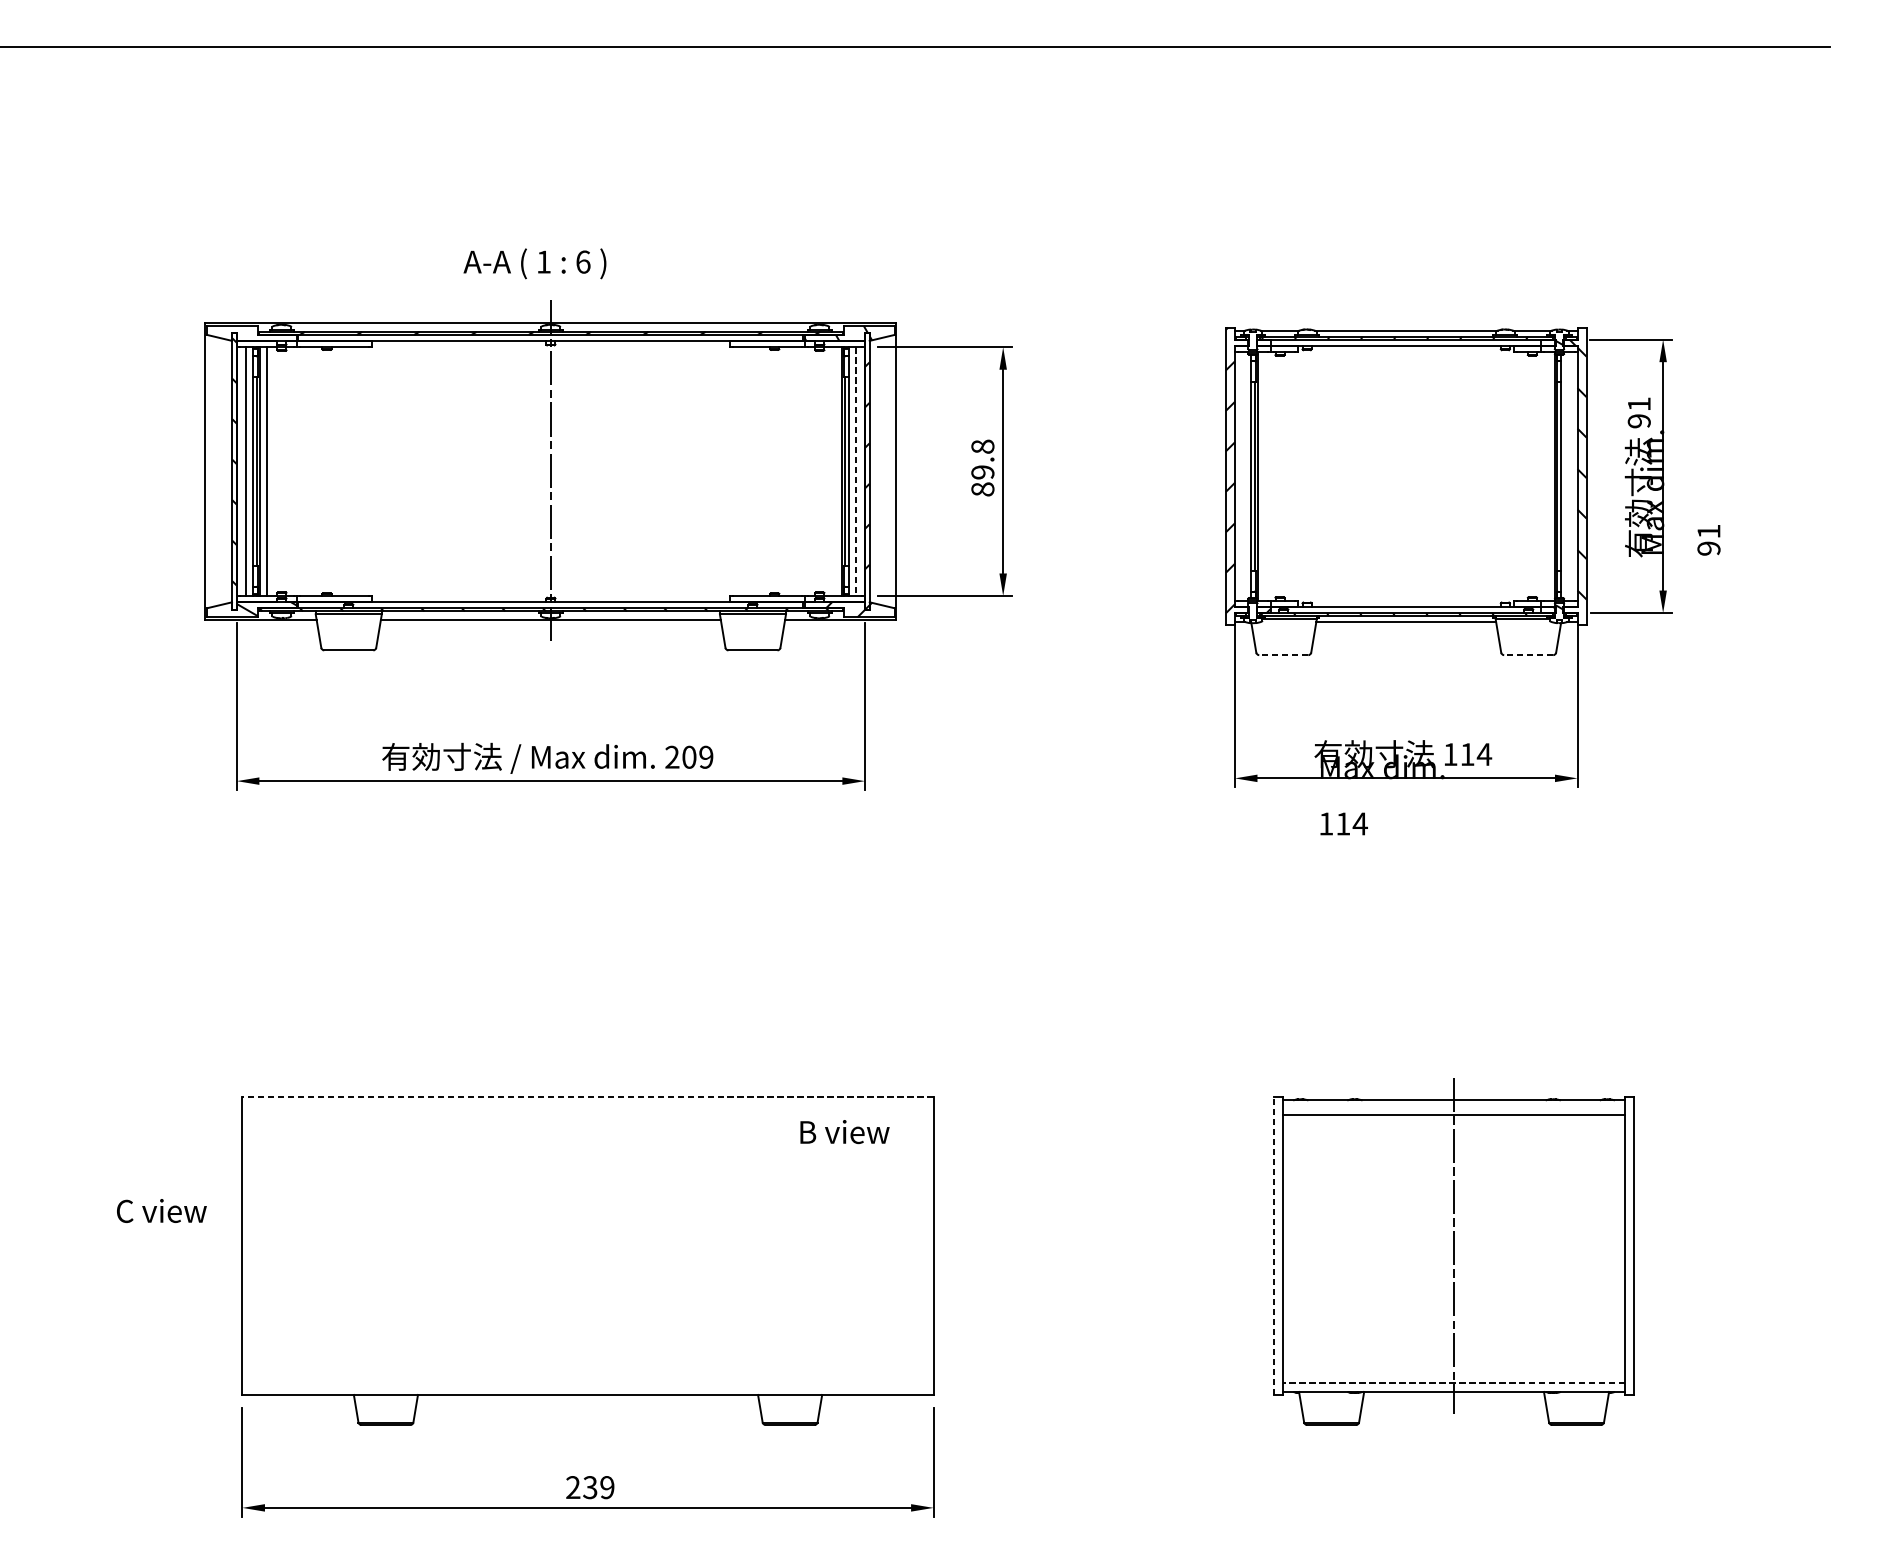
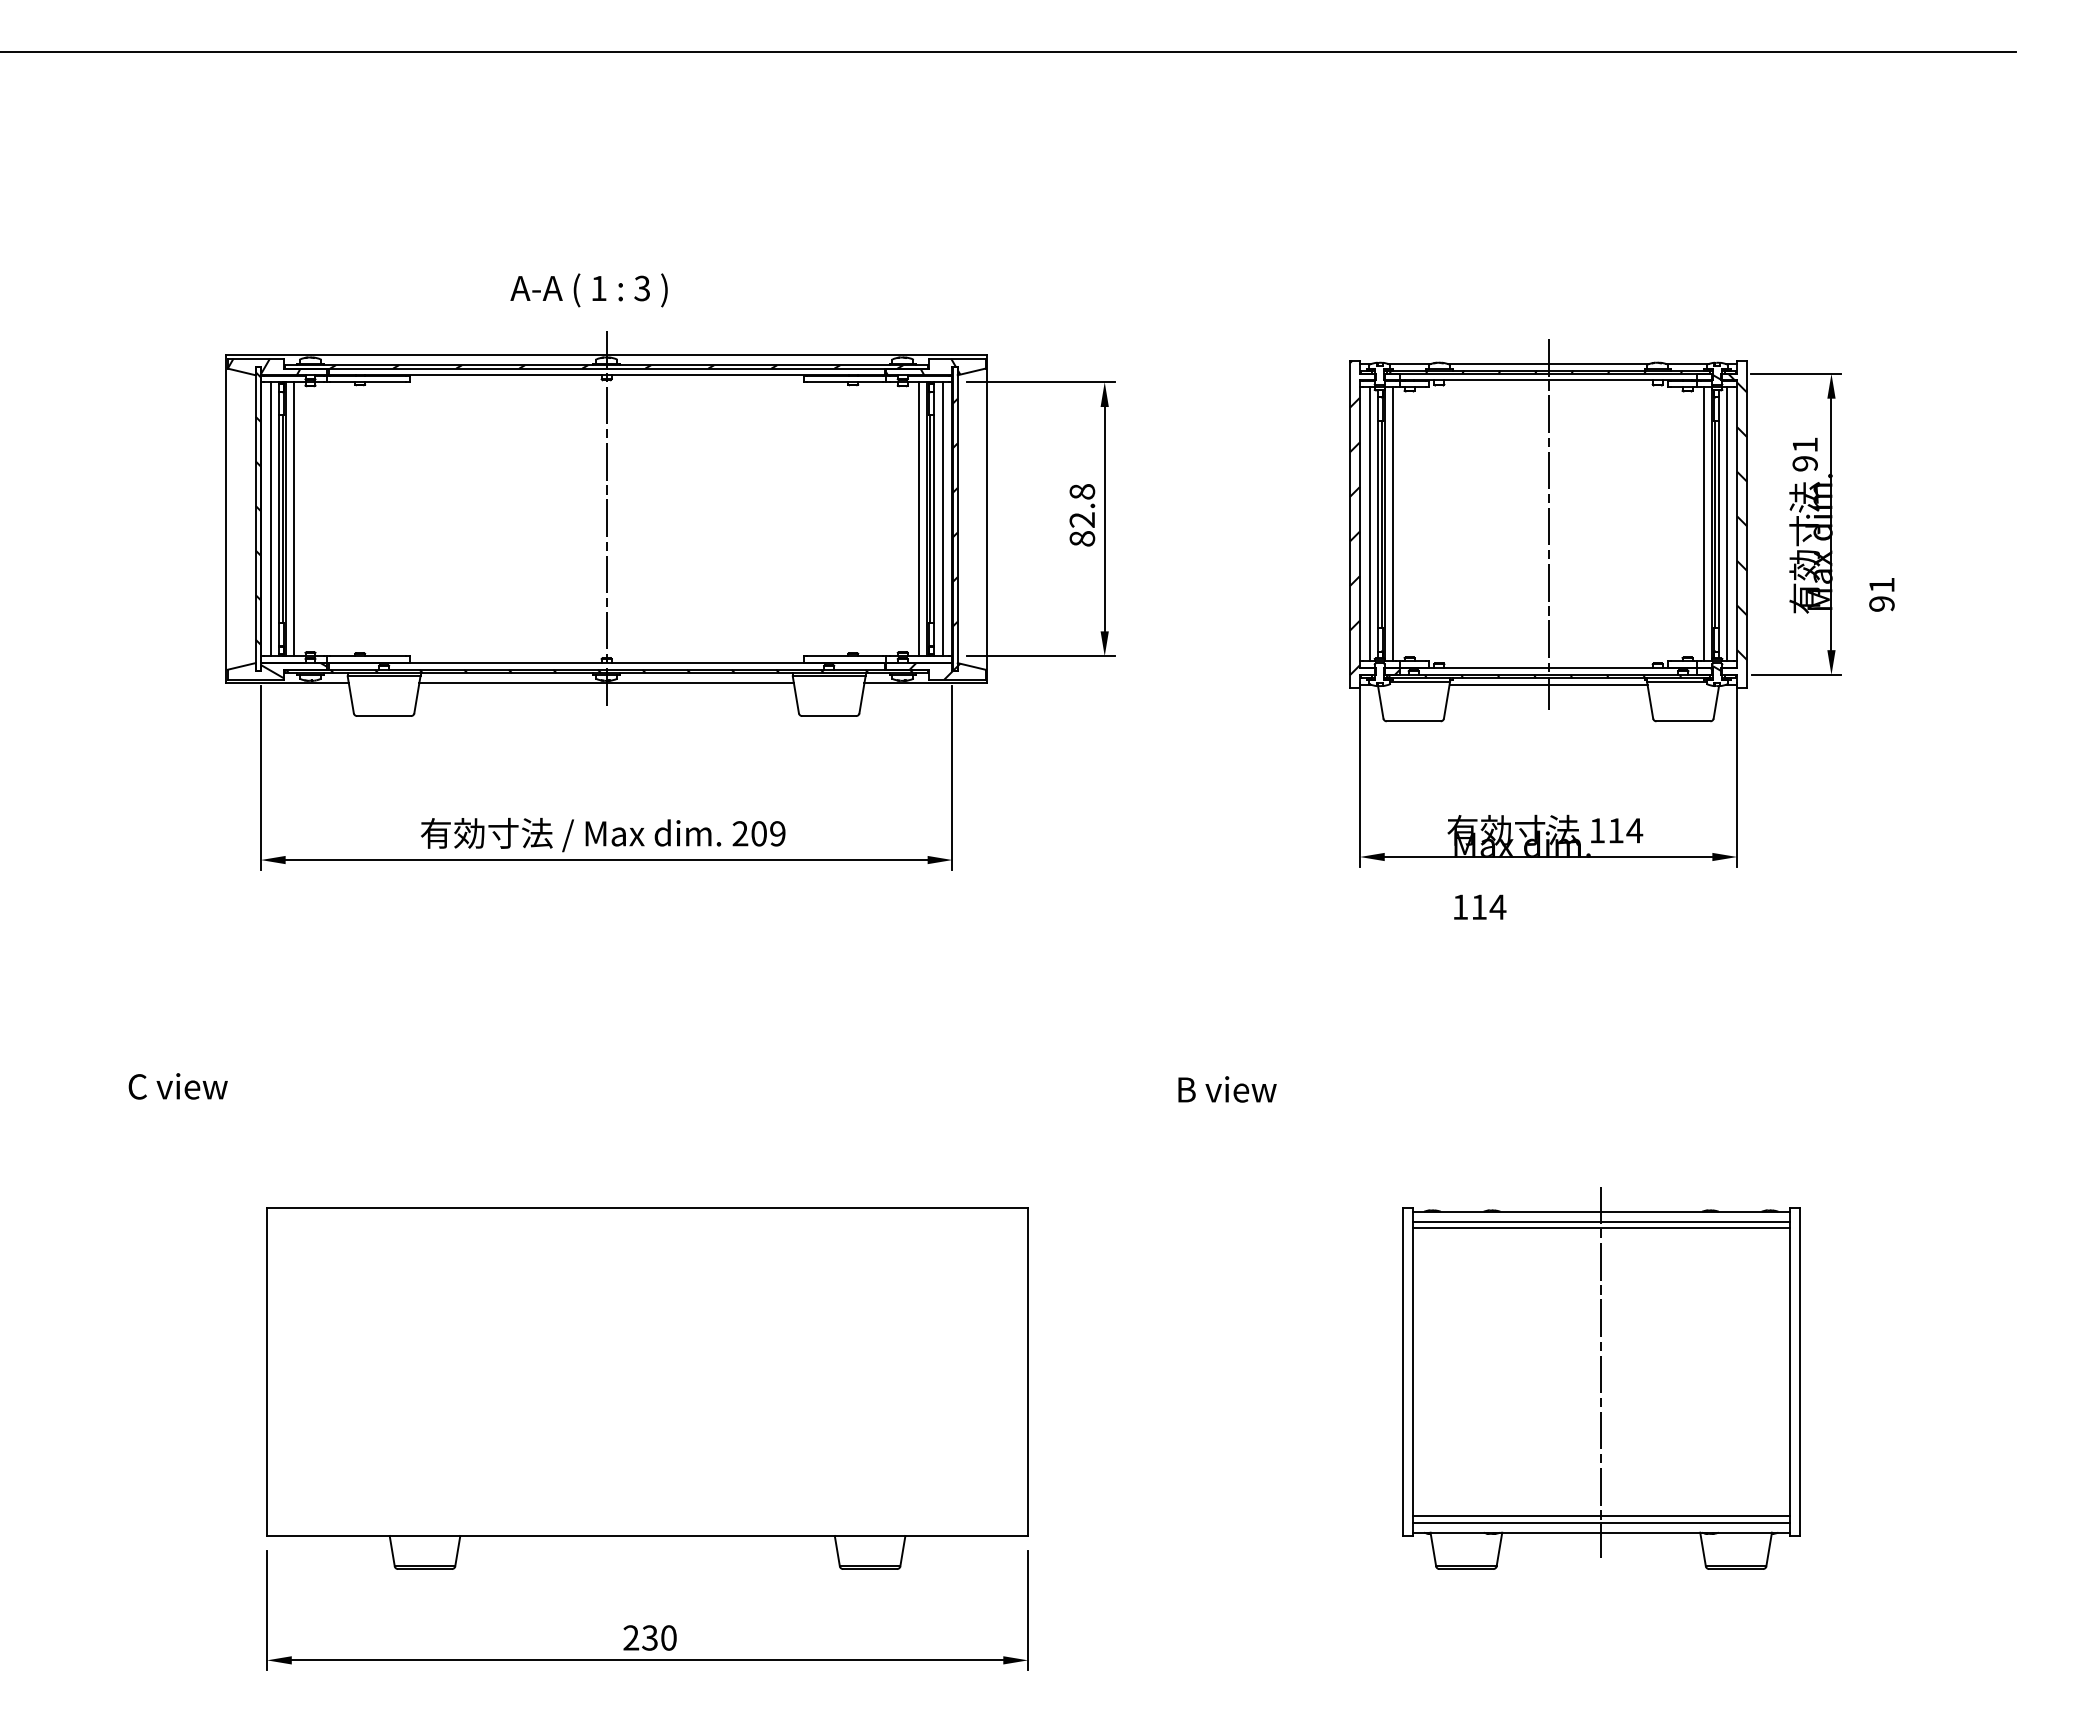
text: (583, 262) -> (642, 288), 6 -> 3
hatch: (239, 332) -> (263, 366), added
line: (834, 471) -> (919, 519), added
line: (855, 471) -> (942, 519), dashed -> solid
text: (983, 471) -> (1082, 519), 89.8 -> 82.8
line: (1243, 476) -> (1369, 524), added
line: (1265, 476) -> (1393, 524), added
line: (1406, 476) -> (1548, 524), added
line: (1547, 476) -> (1704, 524), added
line: (1568, 476) -> (1727, 524), added
line: (1283, 655) -> (1413, 721), dashed -> solid
line: (1528, 655) -> (1683, 721), dashed -> solid
line: (587, 1097) -> (647, 1208), dashed -> solid
line: (1453, 1109) -> (1600, 1221), added
text: (844, 1132) -> (1227, 1089), moved
text: (161, 1211) -> (177, 1086), moved
line: (1273, 1246) -> (1402, 1372), dashed -> solid
line: (1453, 1377) -> (1600, 1516), added
line: (1454, 1382) -> (1601, 1522), dashed -> solid
text: (607, 1487) -> (668, 1637), 239 -> 230

